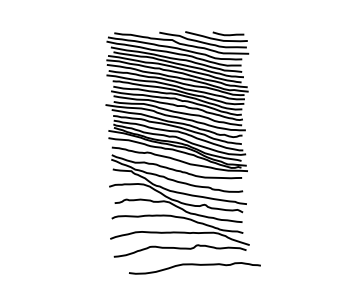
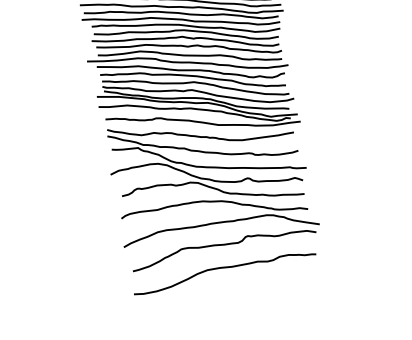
curve: (194, 265) -> (223, 269), moved

